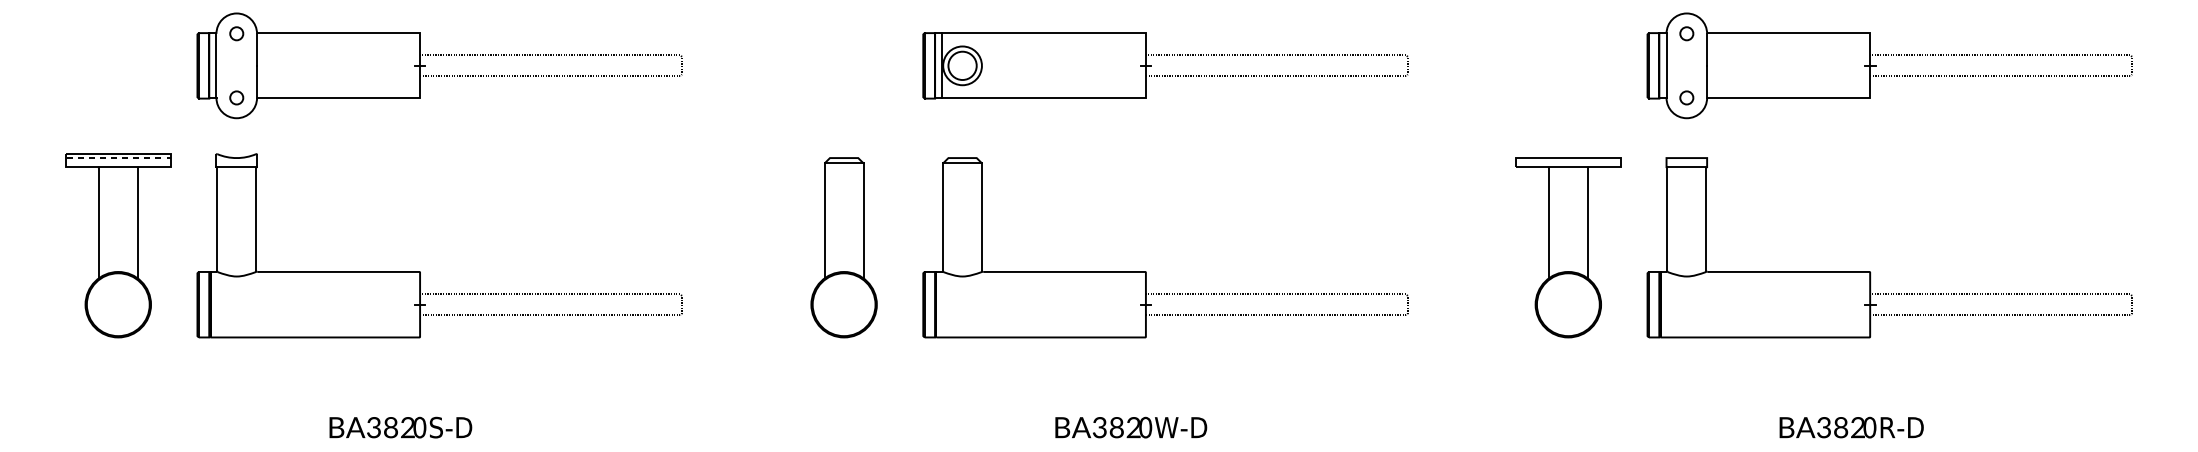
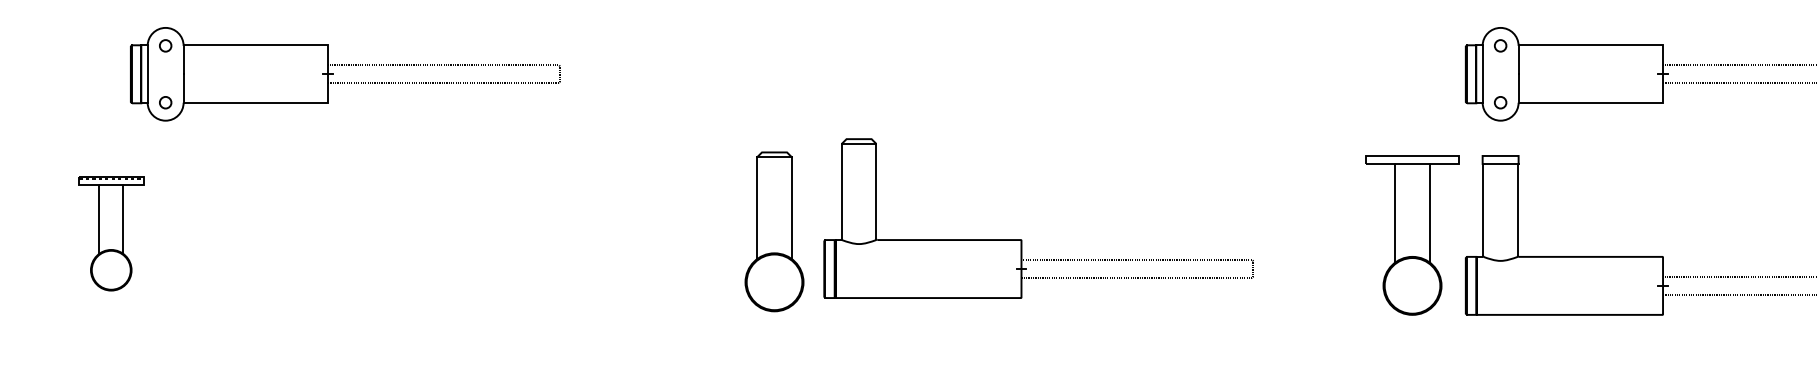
part: (439, 75) -> (345, 82), moved
part: (1165, 75) -> (1038, 82), removed
part: (118, 245) -> (111, 233), size x0.7
part: (843, 247) -> (773, 231), moved
part: (1568, 247) -> (1412, 235), moved
part: (420, 271) -> (378, 256), removed
part: (1146, 271) -> (1022, 239), moved

